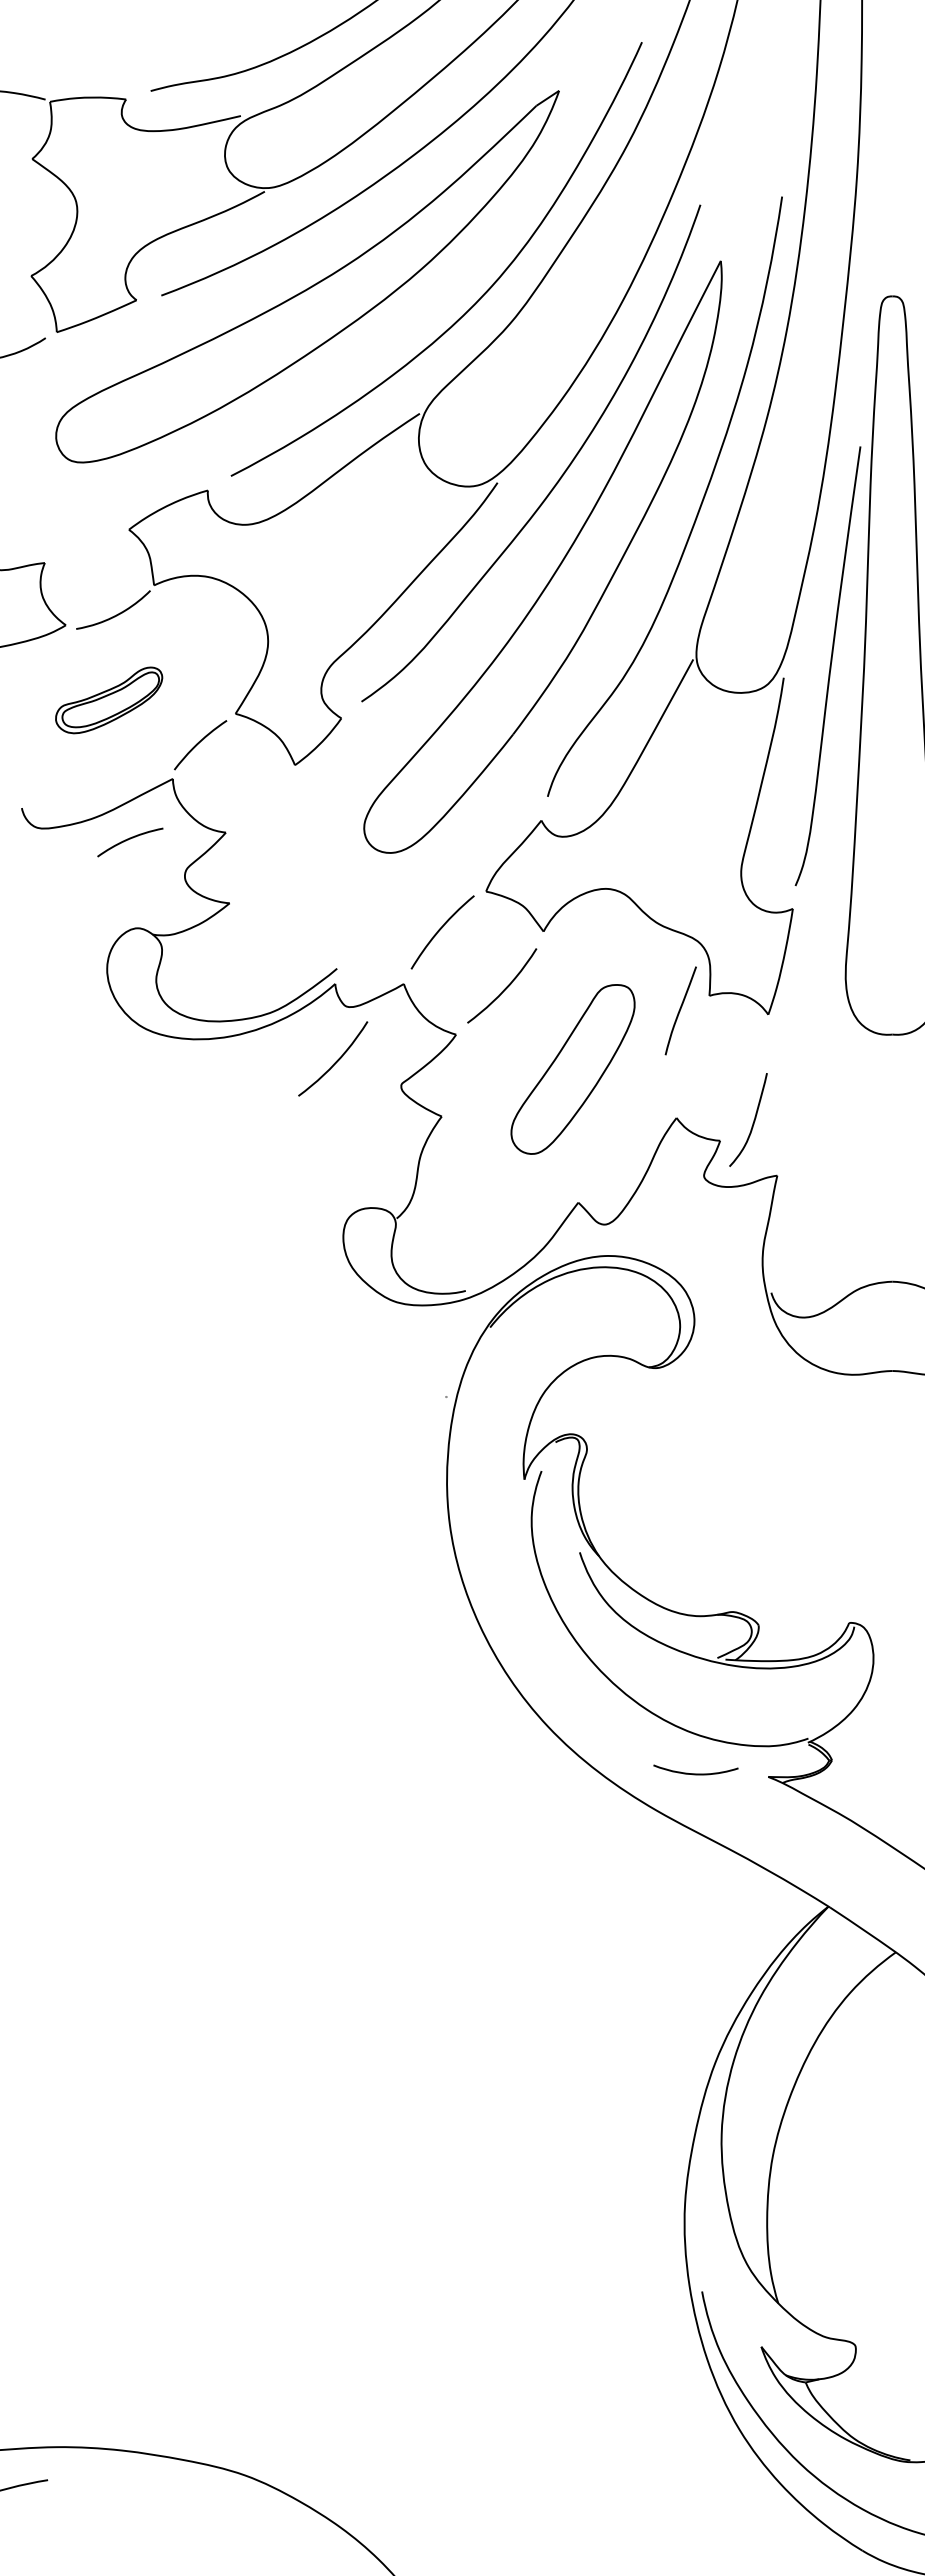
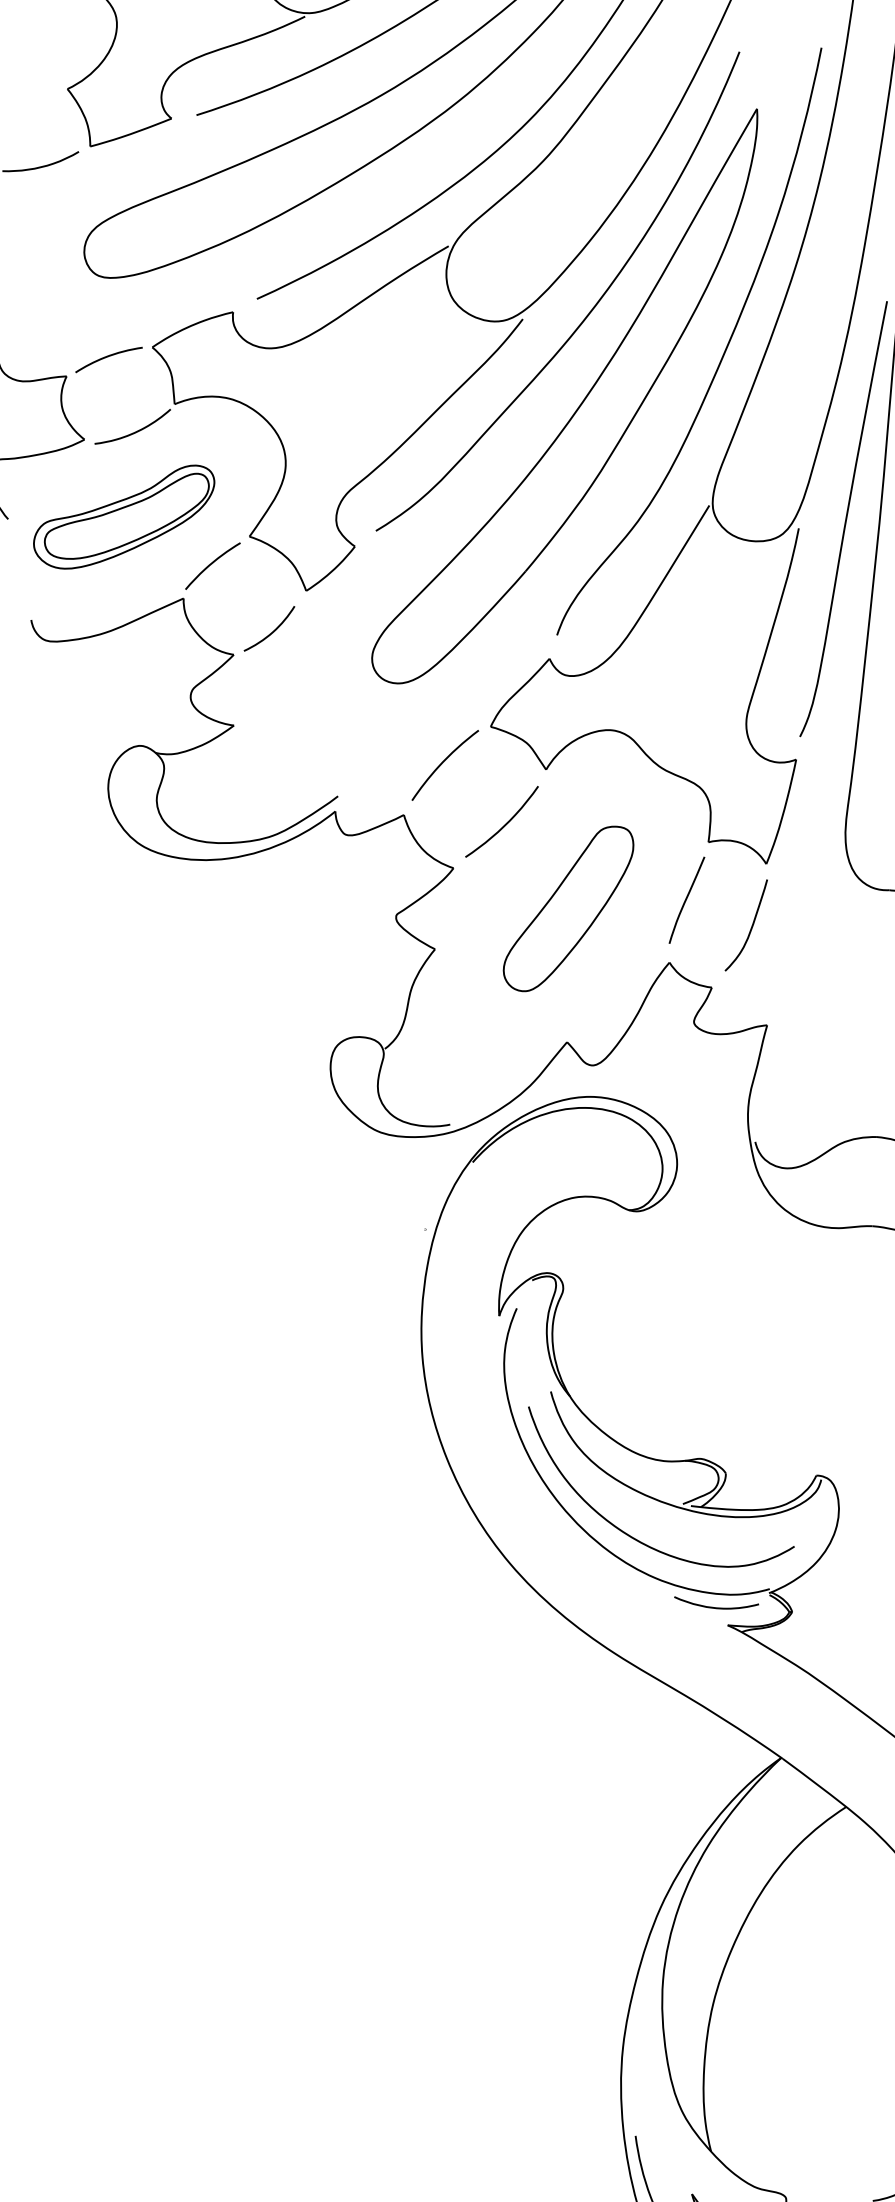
part: (108, 700) -> (123, 516), size x1.67
curve: (263, 807) -> (272, 631), added
curve: (128, 840) -> (107, 357), moved
curve: (680, 1010) -> (686, 899), moved
curve: (336, 1060) -> (332, 887), removed
curve: (753, 1120) -> (751, 926), moved
curve: (664, 1690) -> (628, 1533), added
curve: (695, 1773) -> (715, 1607), moved

